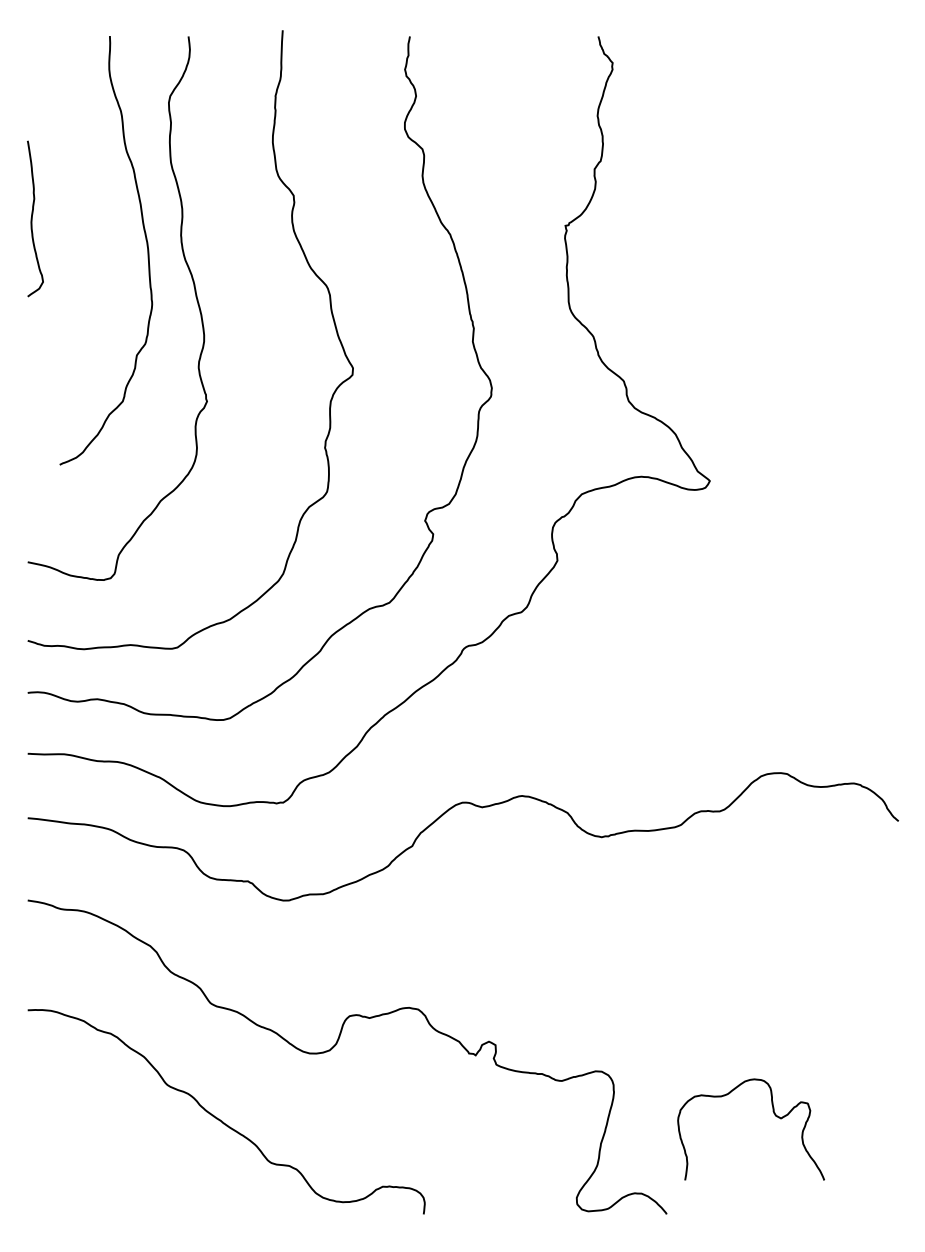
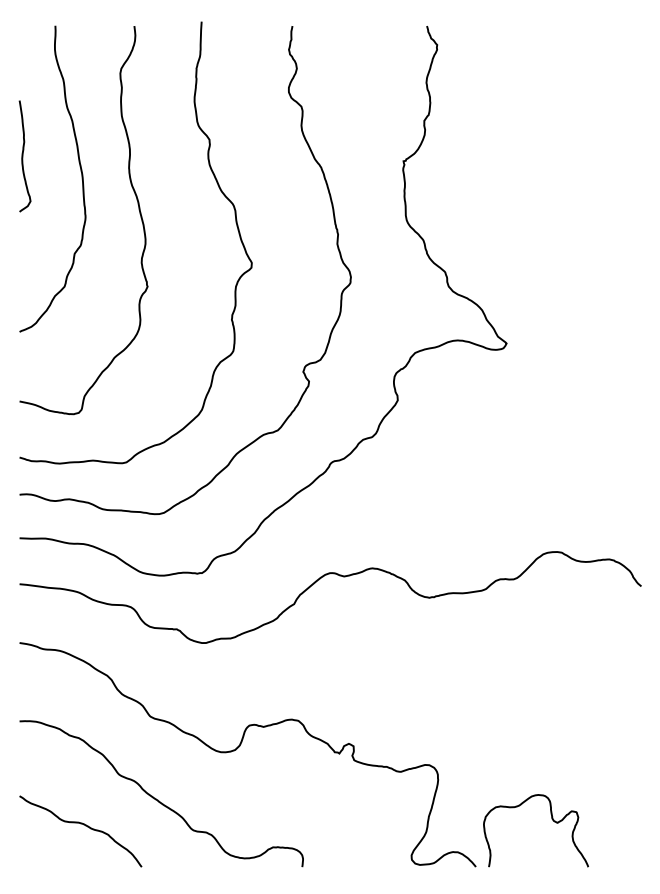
curve: (146, 246) -> (81, 176), moved
curve: (774, 1115) -> (552, 820), moved
curve: (117, 1155) -> (83, 825), added

